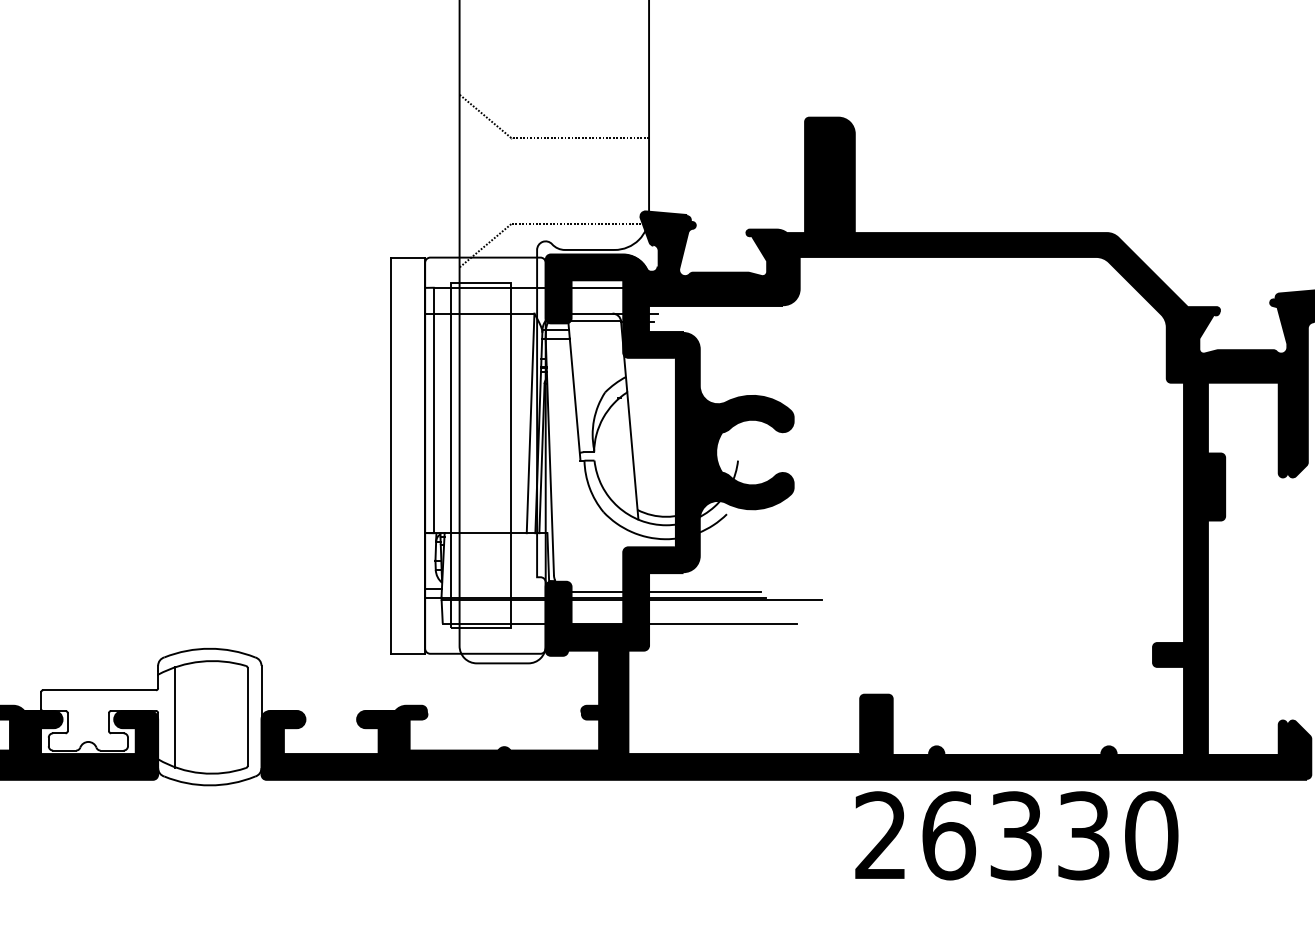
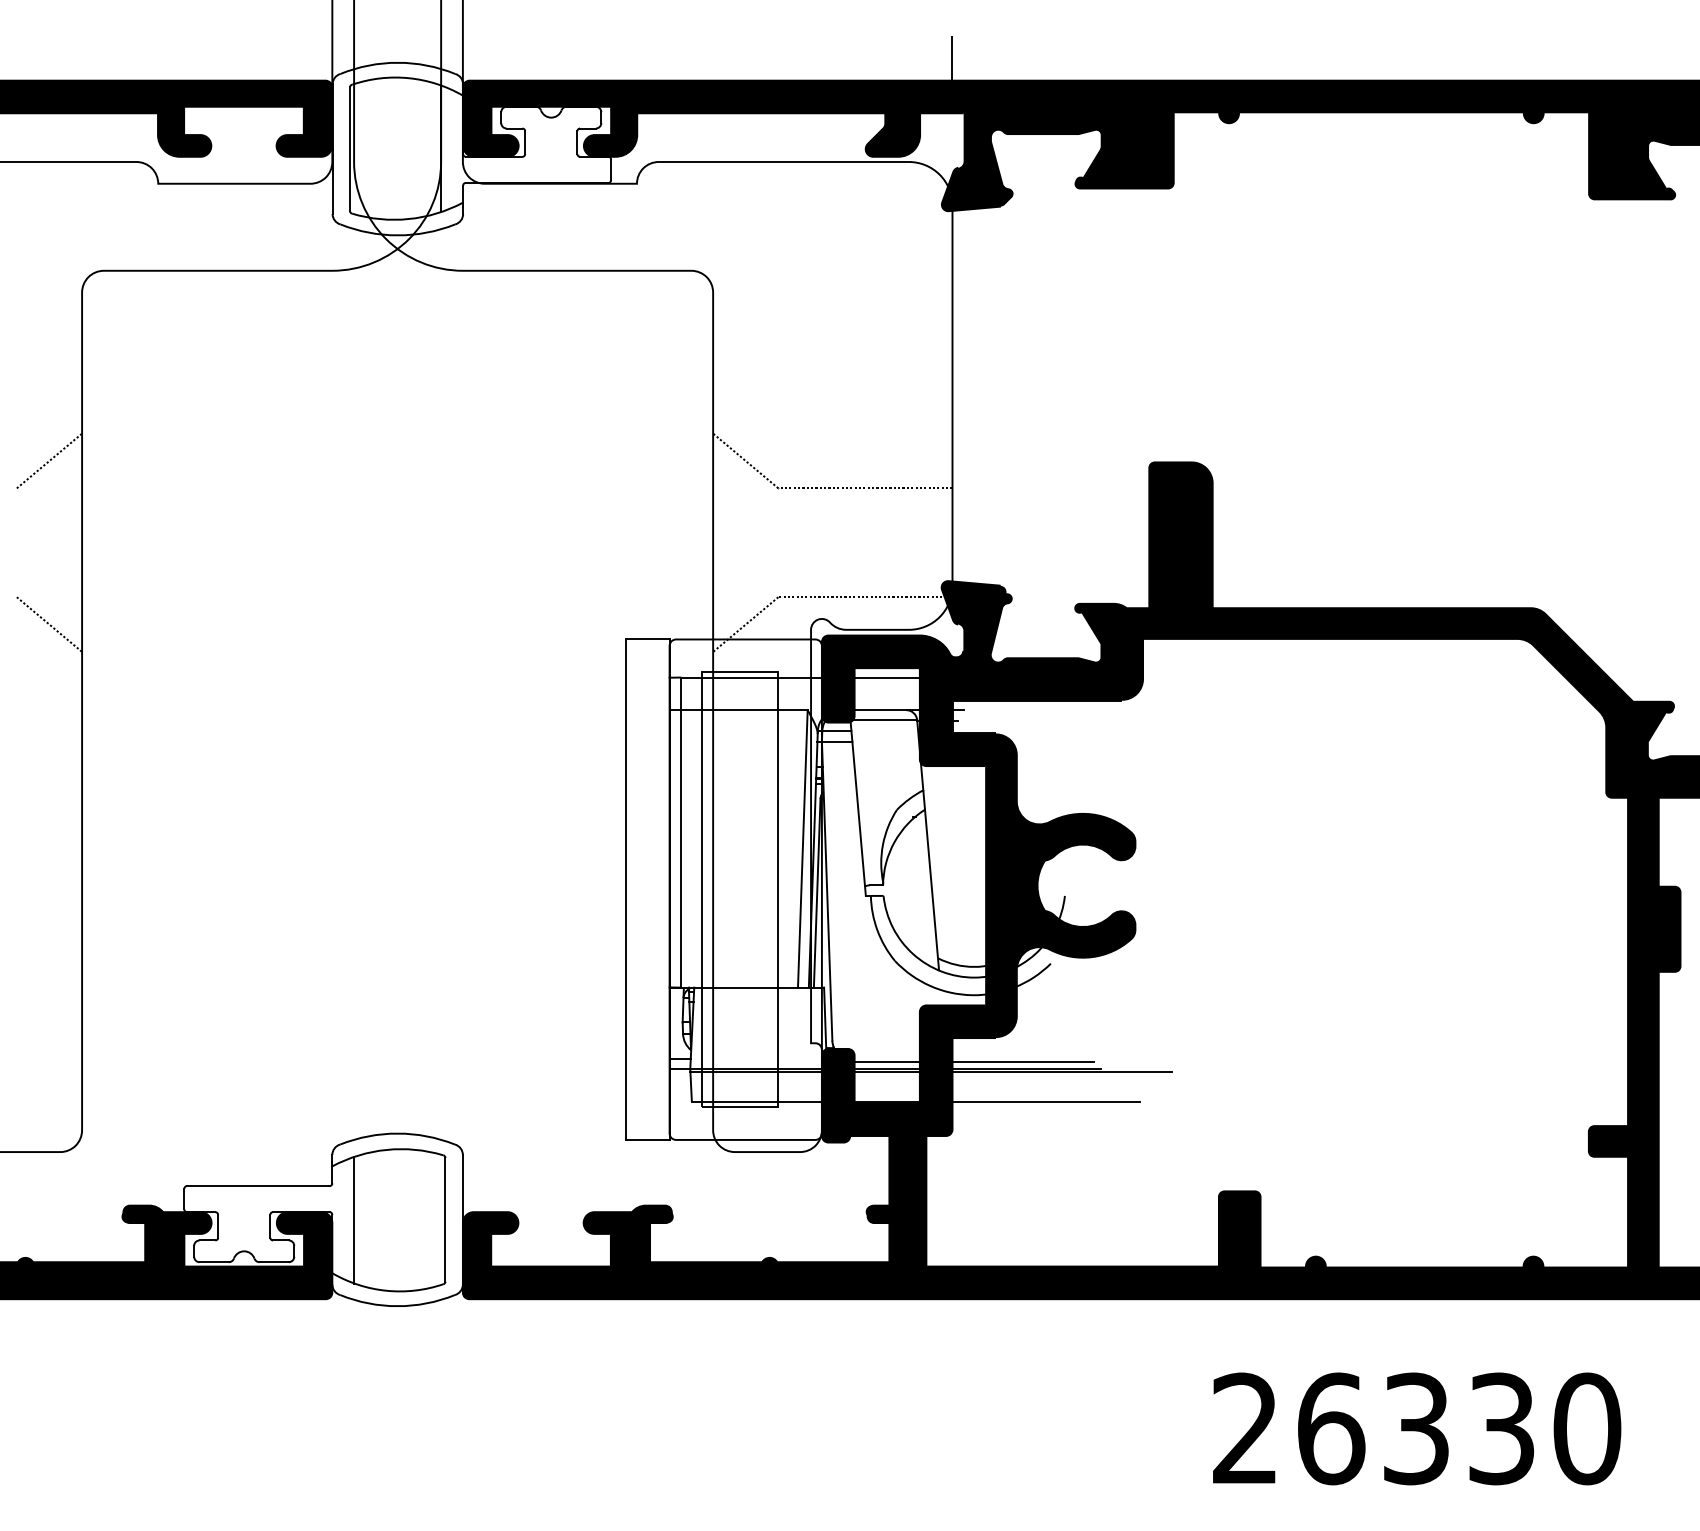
text: (1017, 835) -> (1417, 1428), moved

